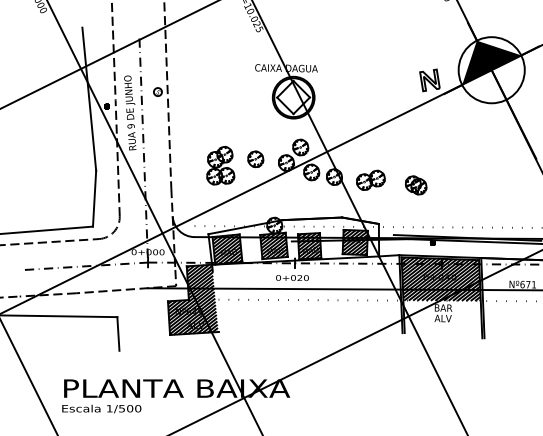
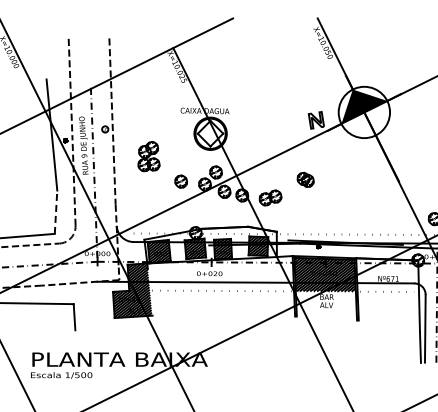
part: (220, 165) -> (148, 156), moved
part: (415, 184) -> (305, 179), moved
line: (95, 199) -> (56, 212), solid -> dashed

